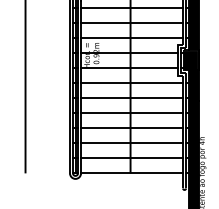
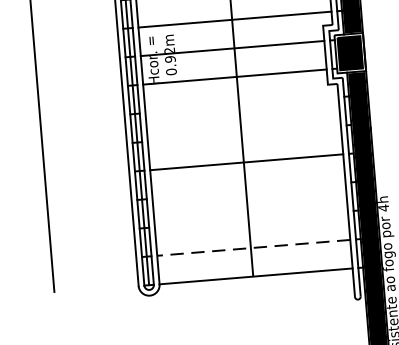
line: (132, 82) -> (242, 104), removed
line: (132, 98) -> (245, 134), removed
line: (132, 128) -> (249, 191), removed
line: (132, 143) -> (252, 219), removed
line: (131, 158) -> (252, 248), solid -> dashed

